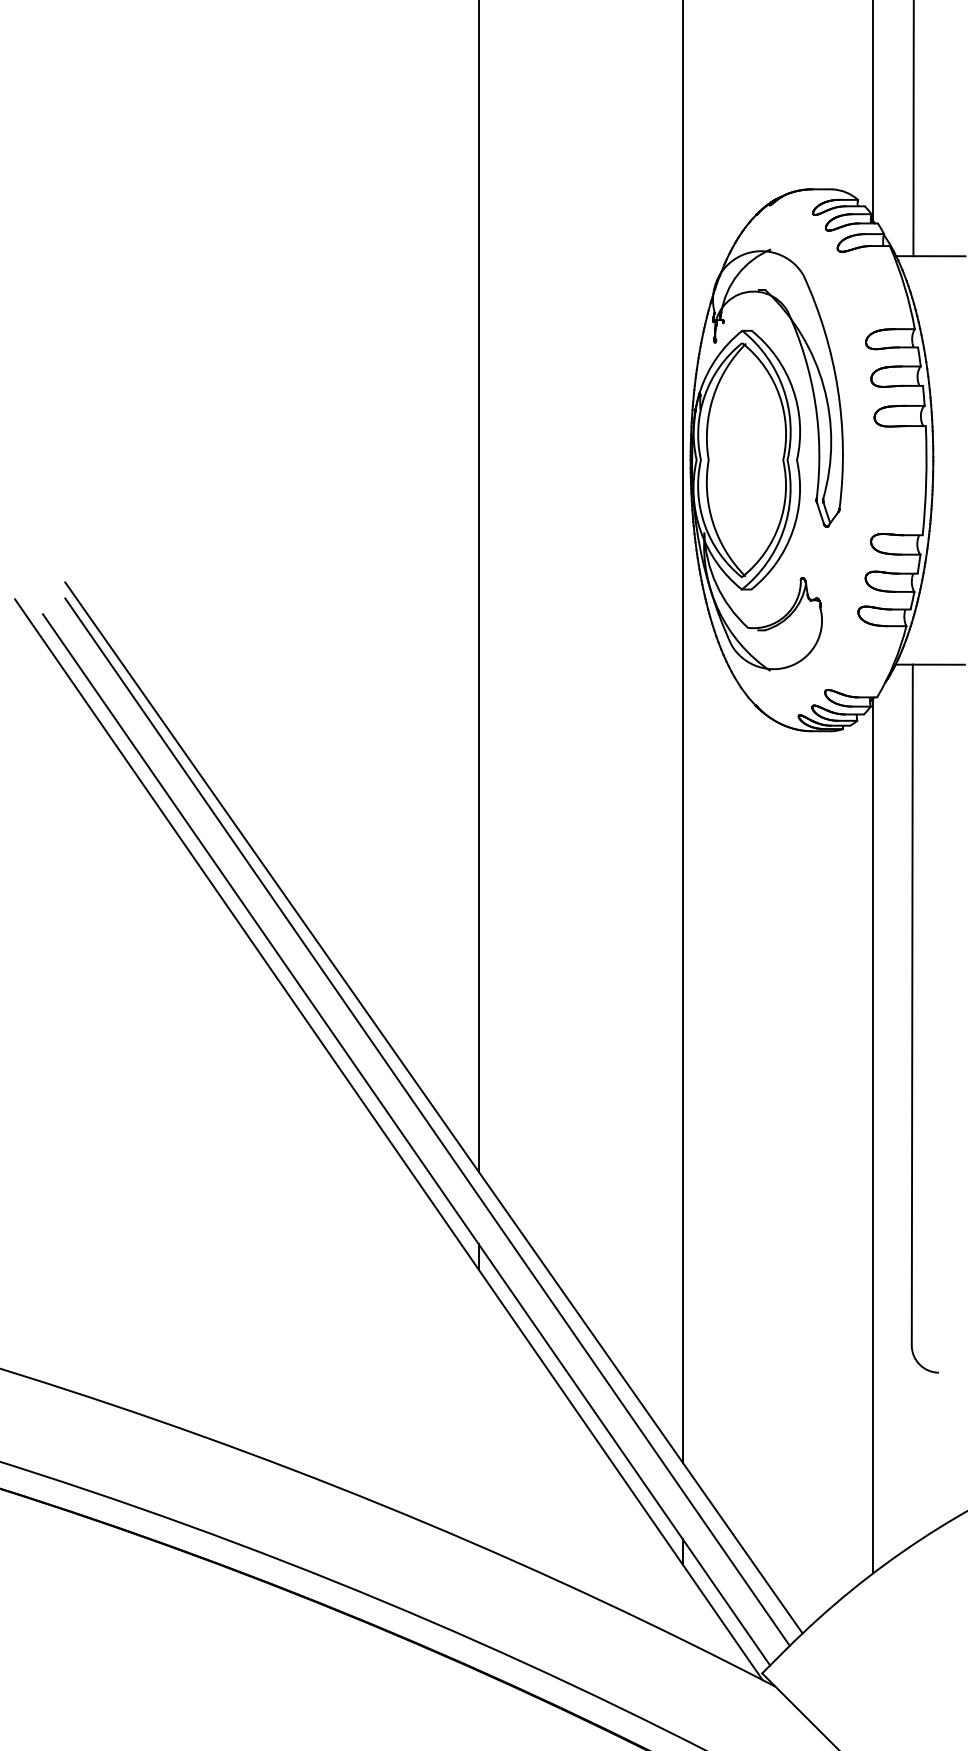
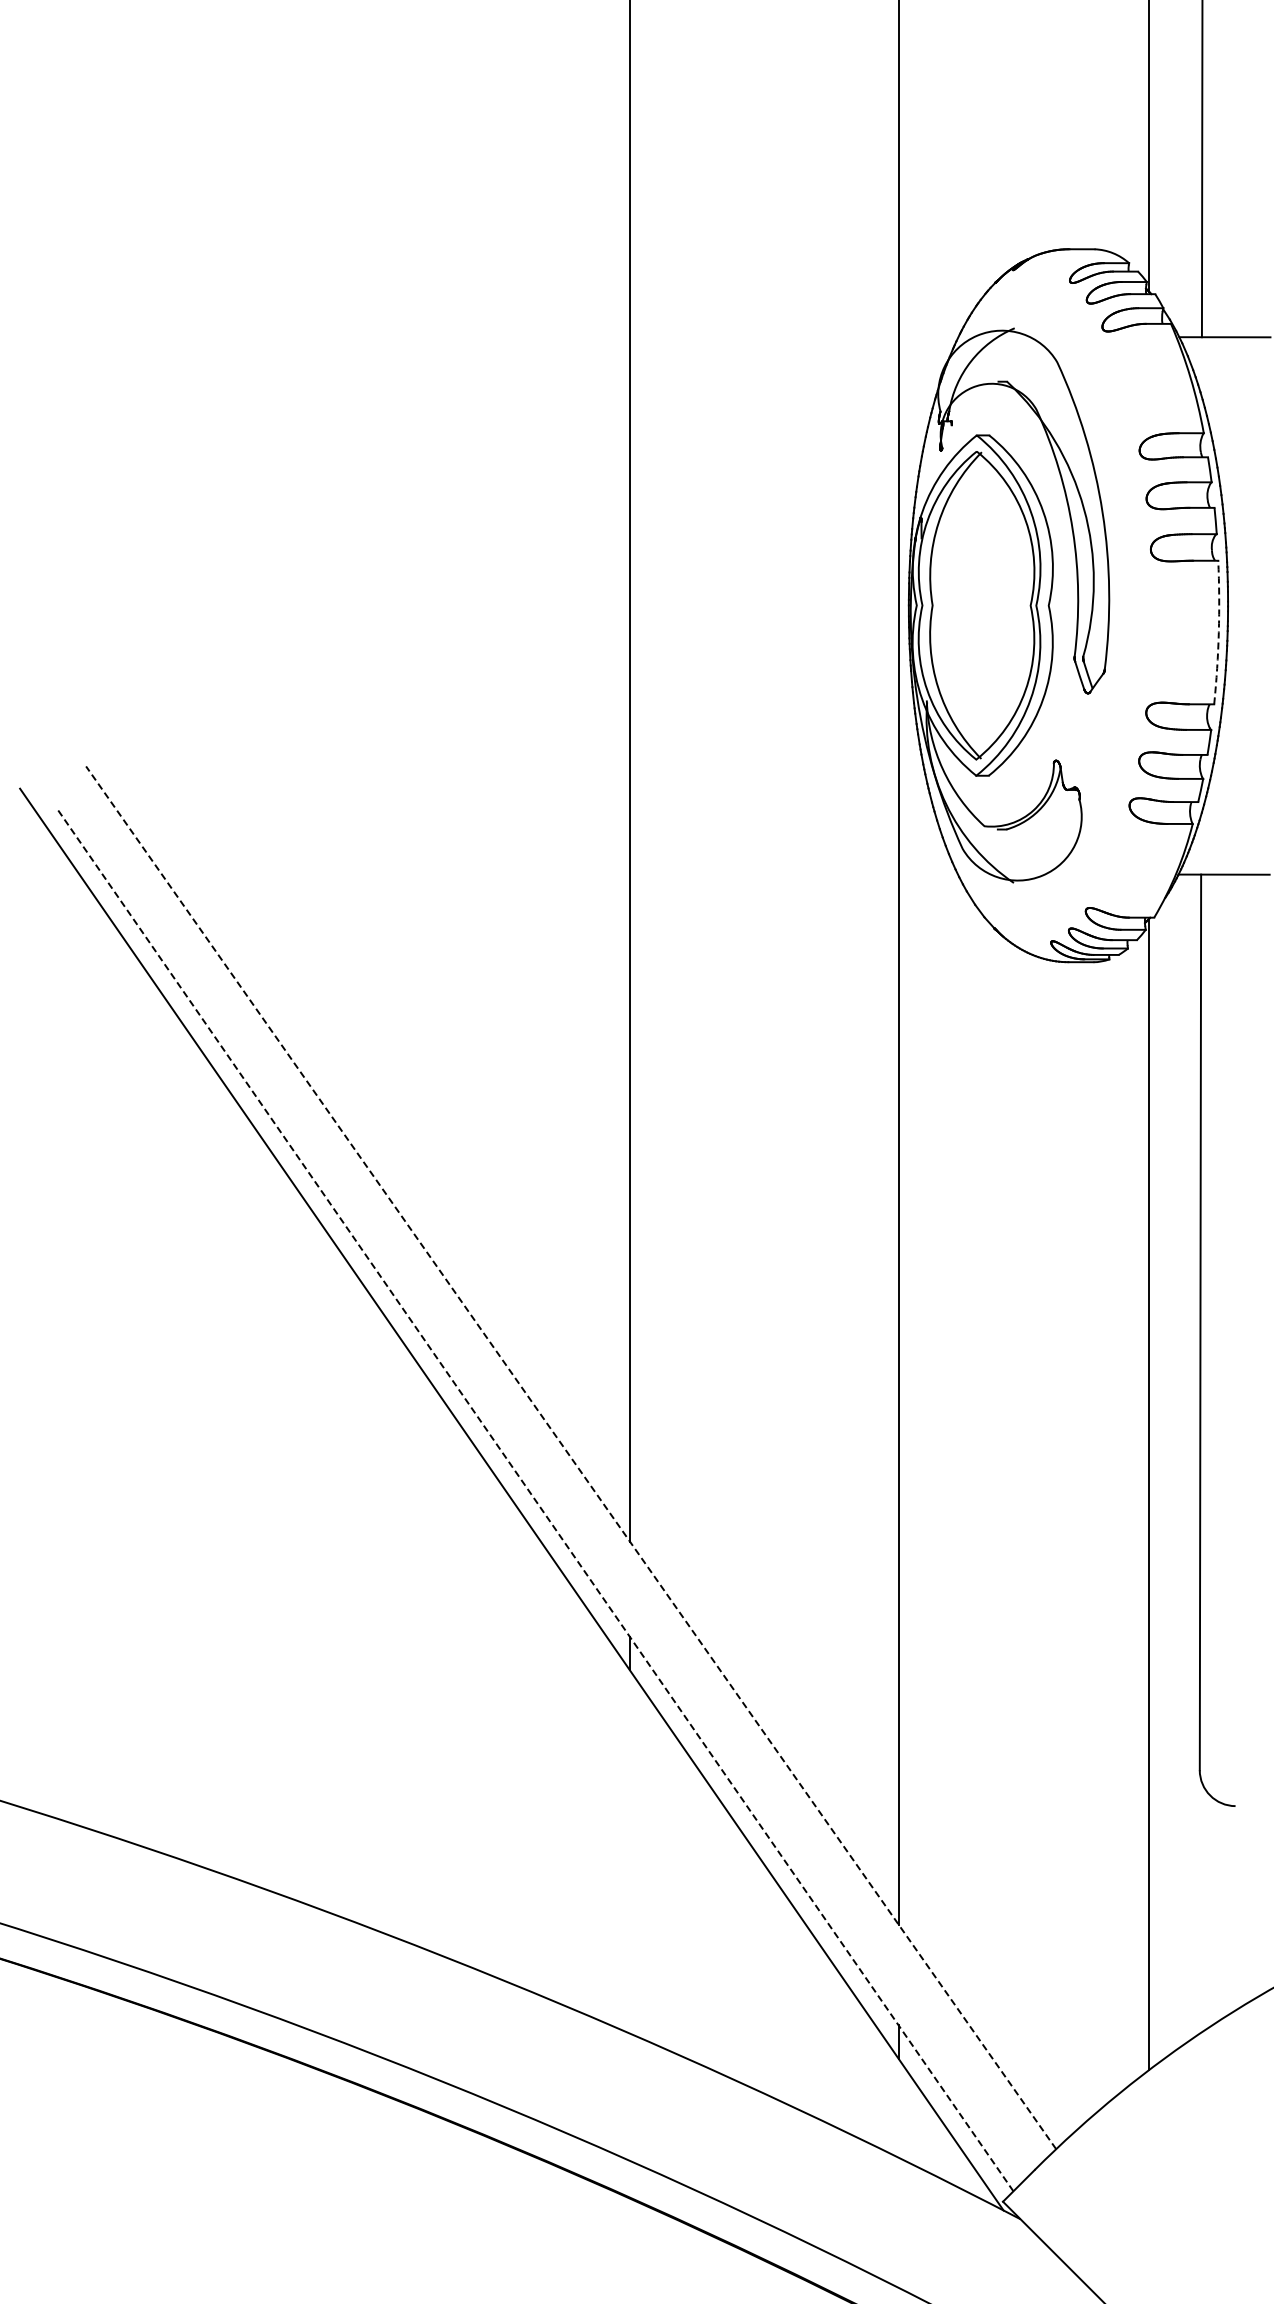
line: (925, 480) -> (1218, 632), solid -> dashed
line: (434, 1107) -> (571, 1457), solid -> dashed
line: (427, 1122) -> (562, 1476), removed
line: (406, 1139) -> (535, 1499), solid -> dashed

